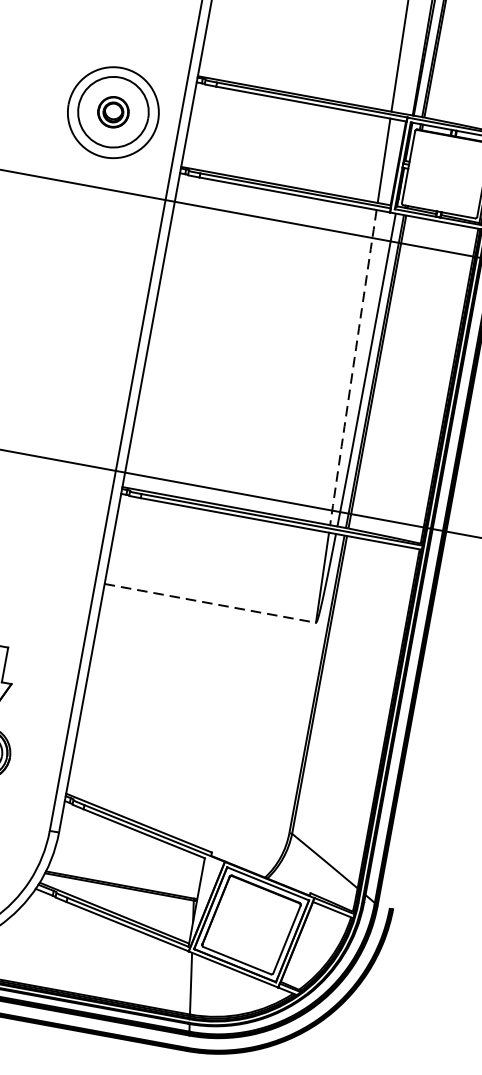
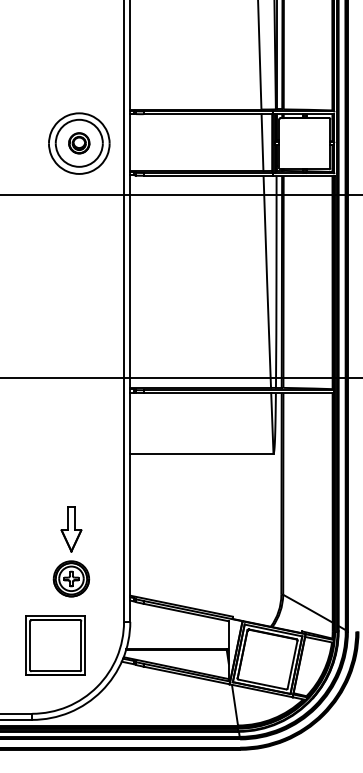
arc: (353, 367) -> (267, 281), dashed -> solid
line: (209, 603) -> (201, 453), dashed -> solid

